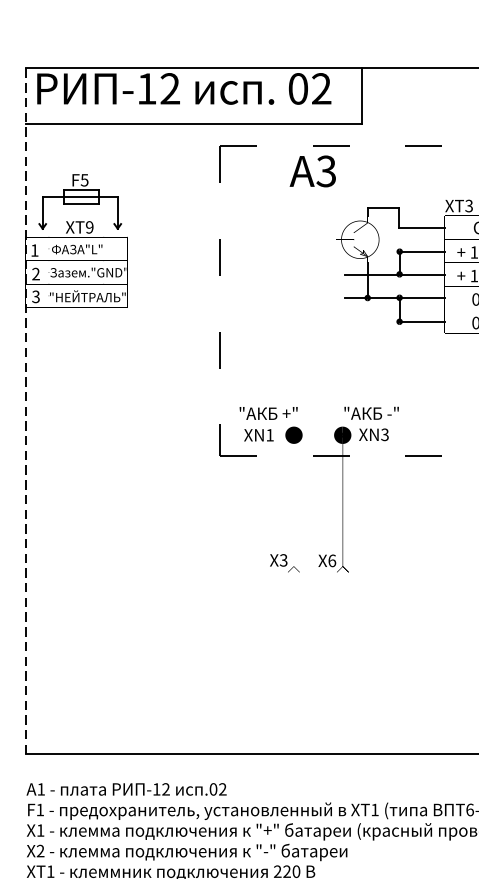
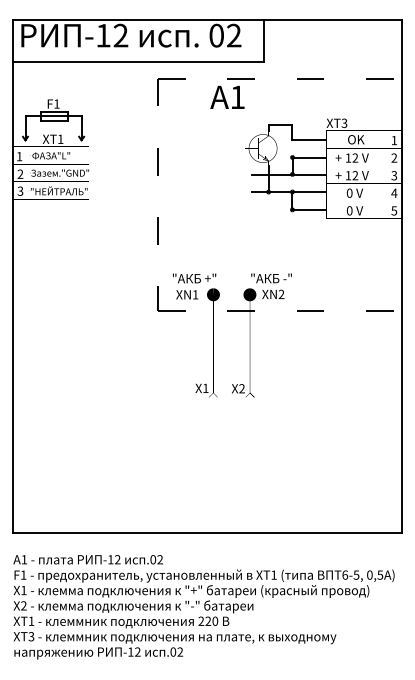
text: (326, 171) -> (237, 97), 3 -> 1
text: (84, 179) -> (56, 103), F5 -> F1
text: (89, 226) -> (60, 138), XT9 -> XT1
line: (25, 412) -> (12, 277), dashed -> solid
text: (384, 434) -> (281, 294), XN3 -> XN2
text: (283, 560) -> (205, 388), X3 -> X1
text: (331, 560) -> (241, 388), X6 -> X2

